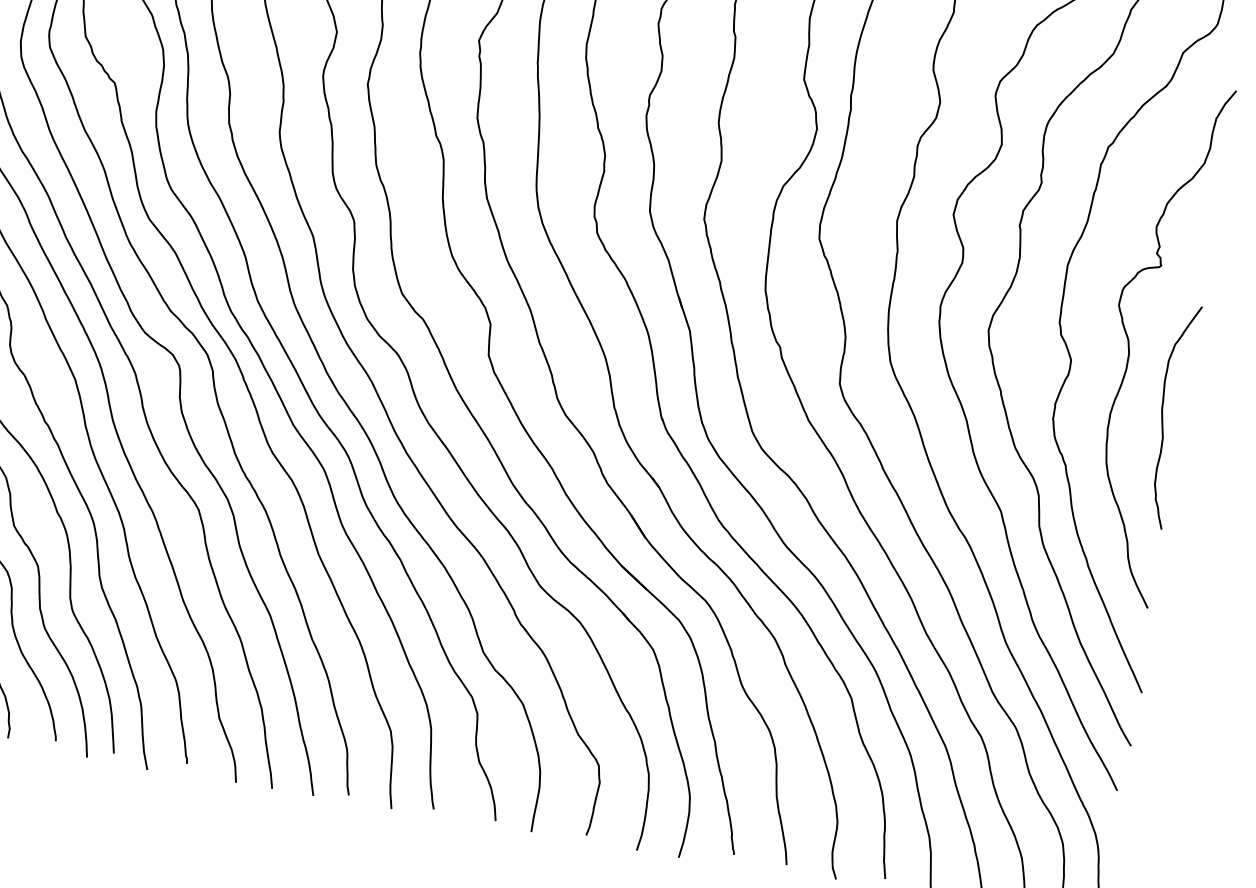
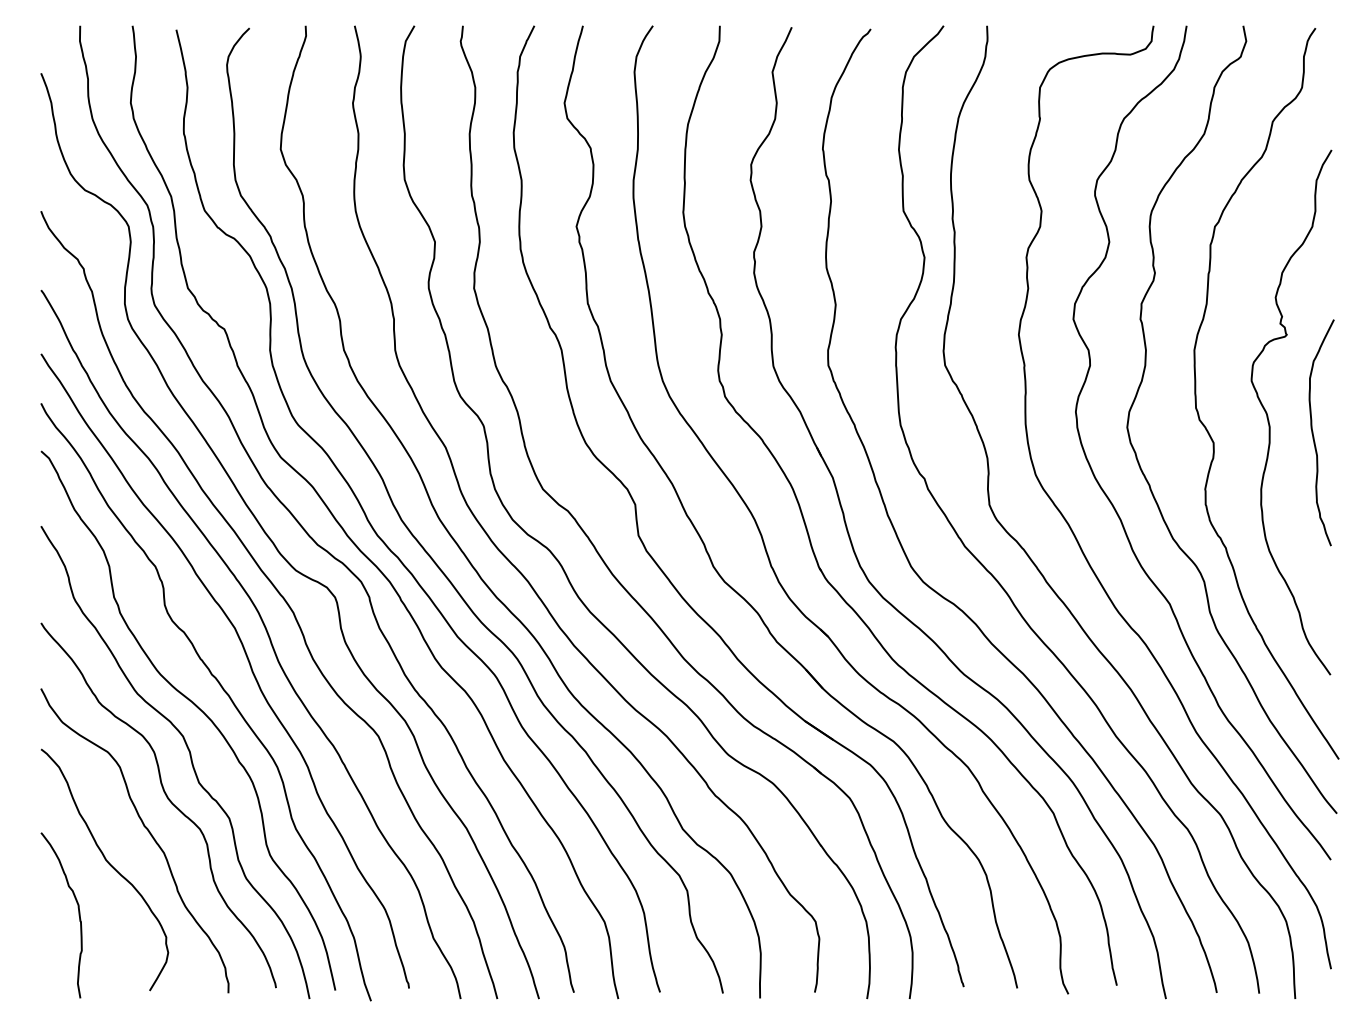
curve: (1163, 414) -> (1313, 432), moved

